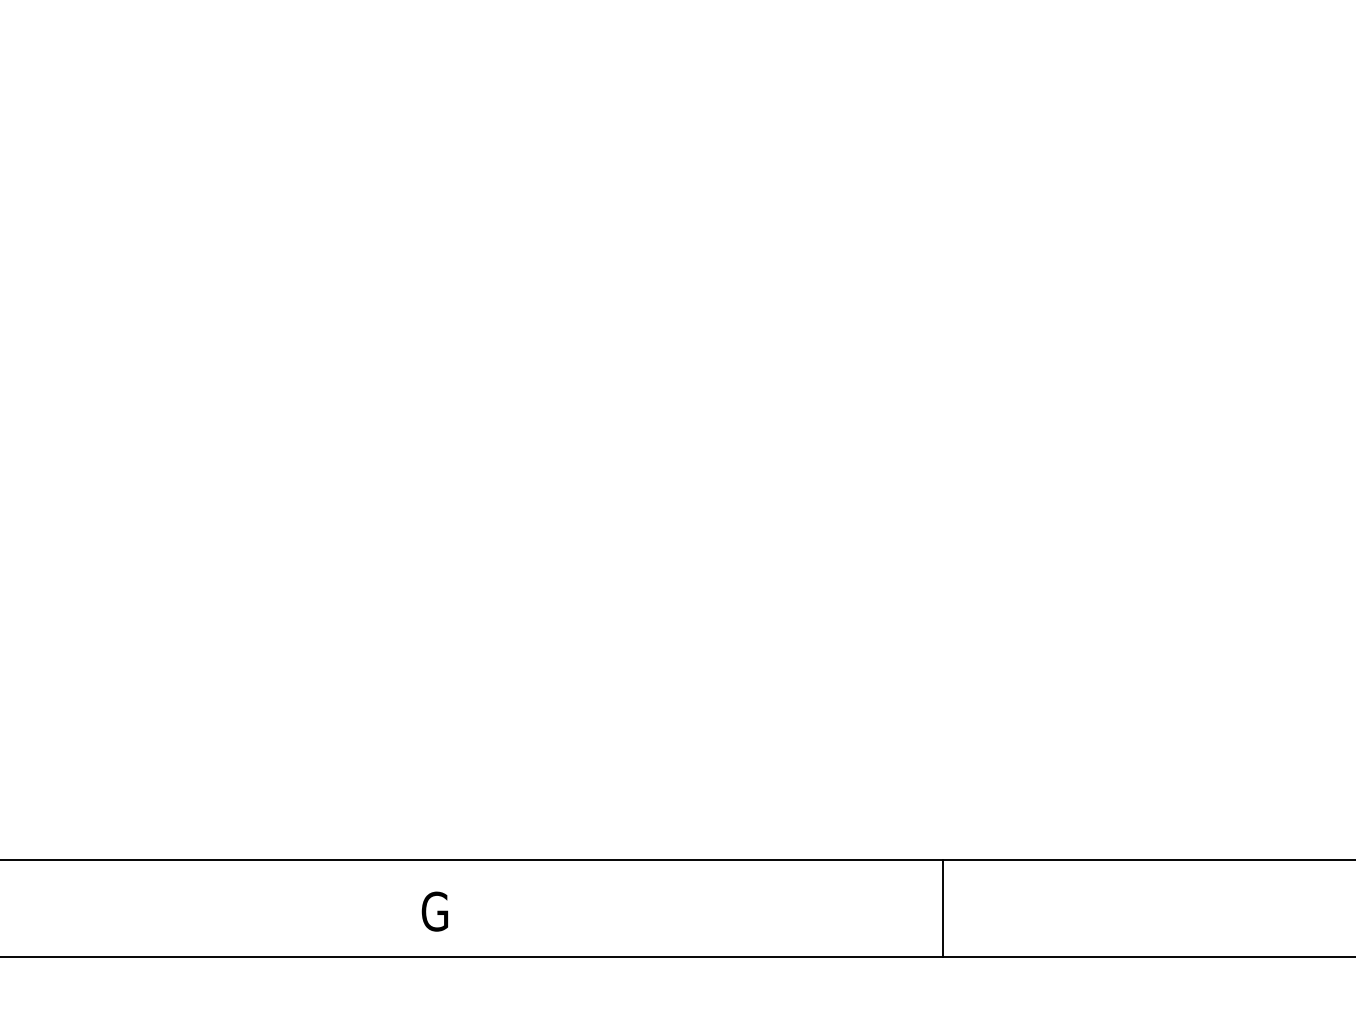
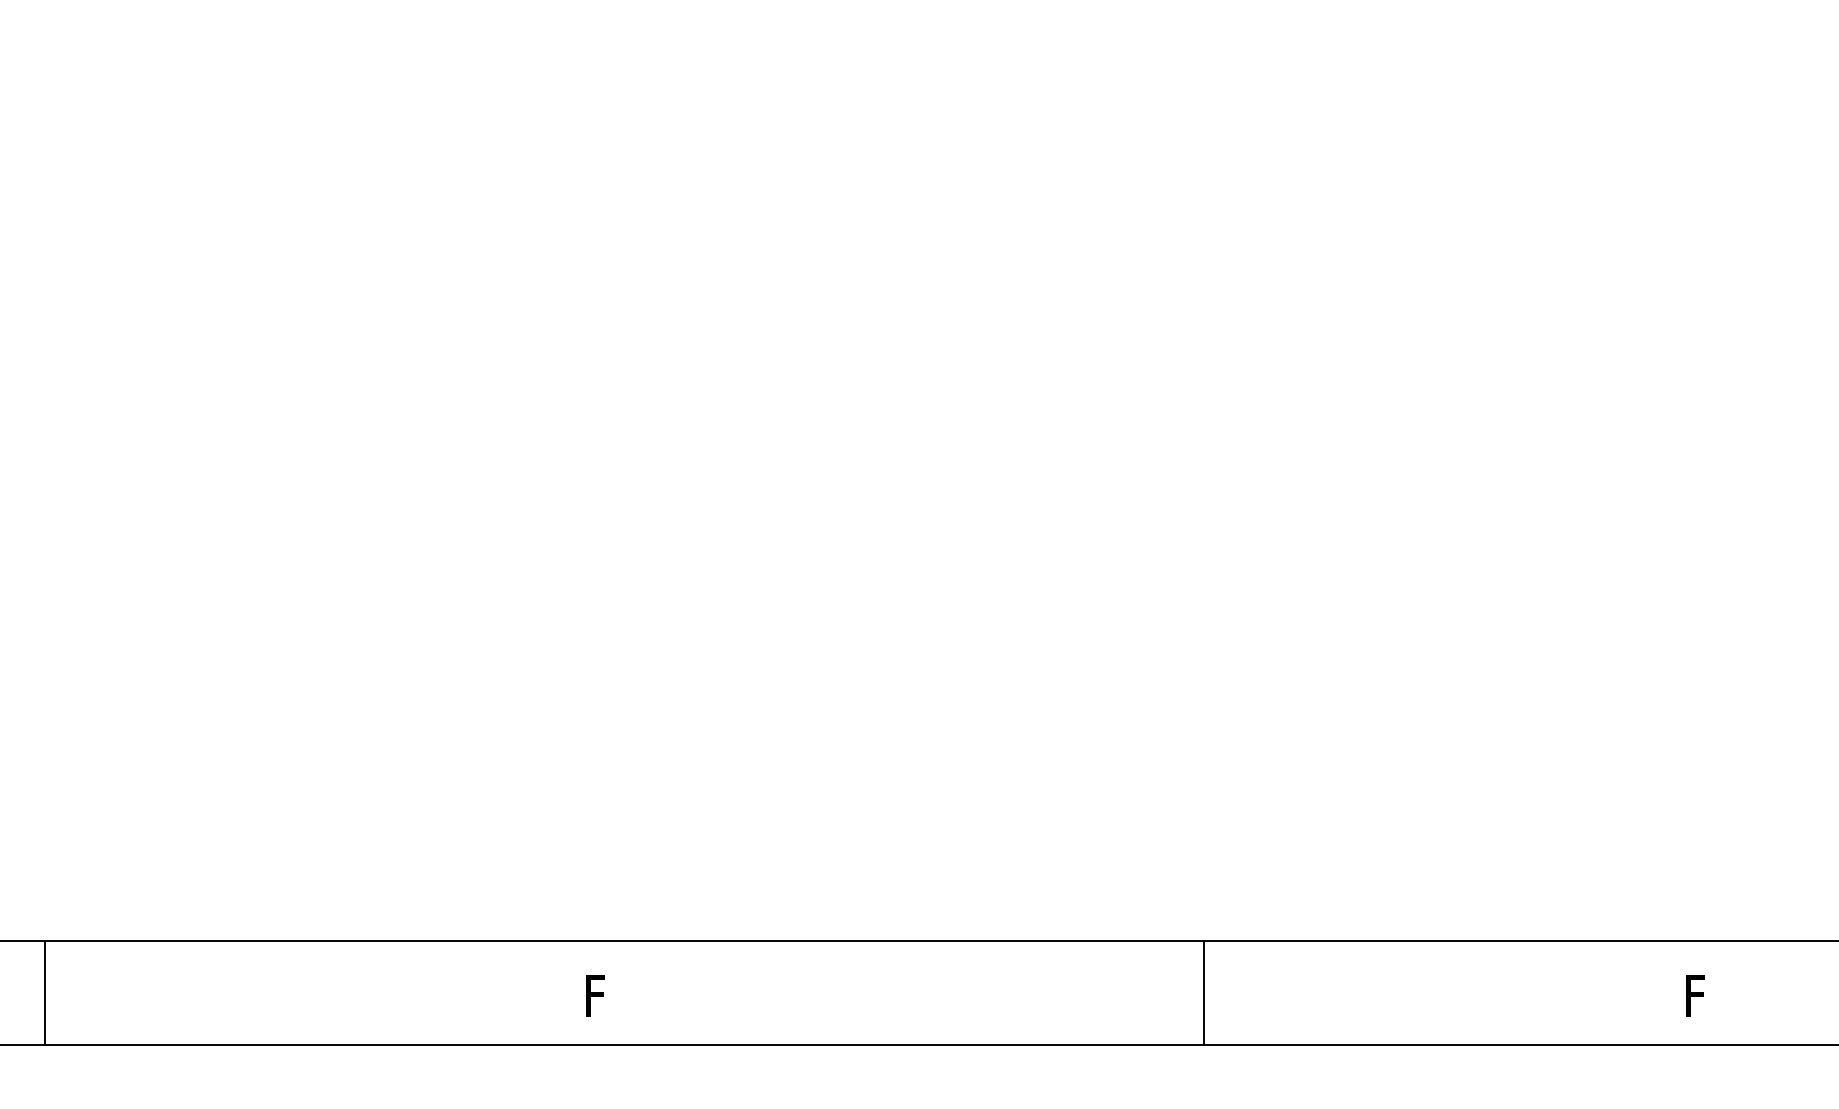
line: (943, 908) -> (1203, 992), moved
text: (435, 911) -> (594, 995), G -> F

